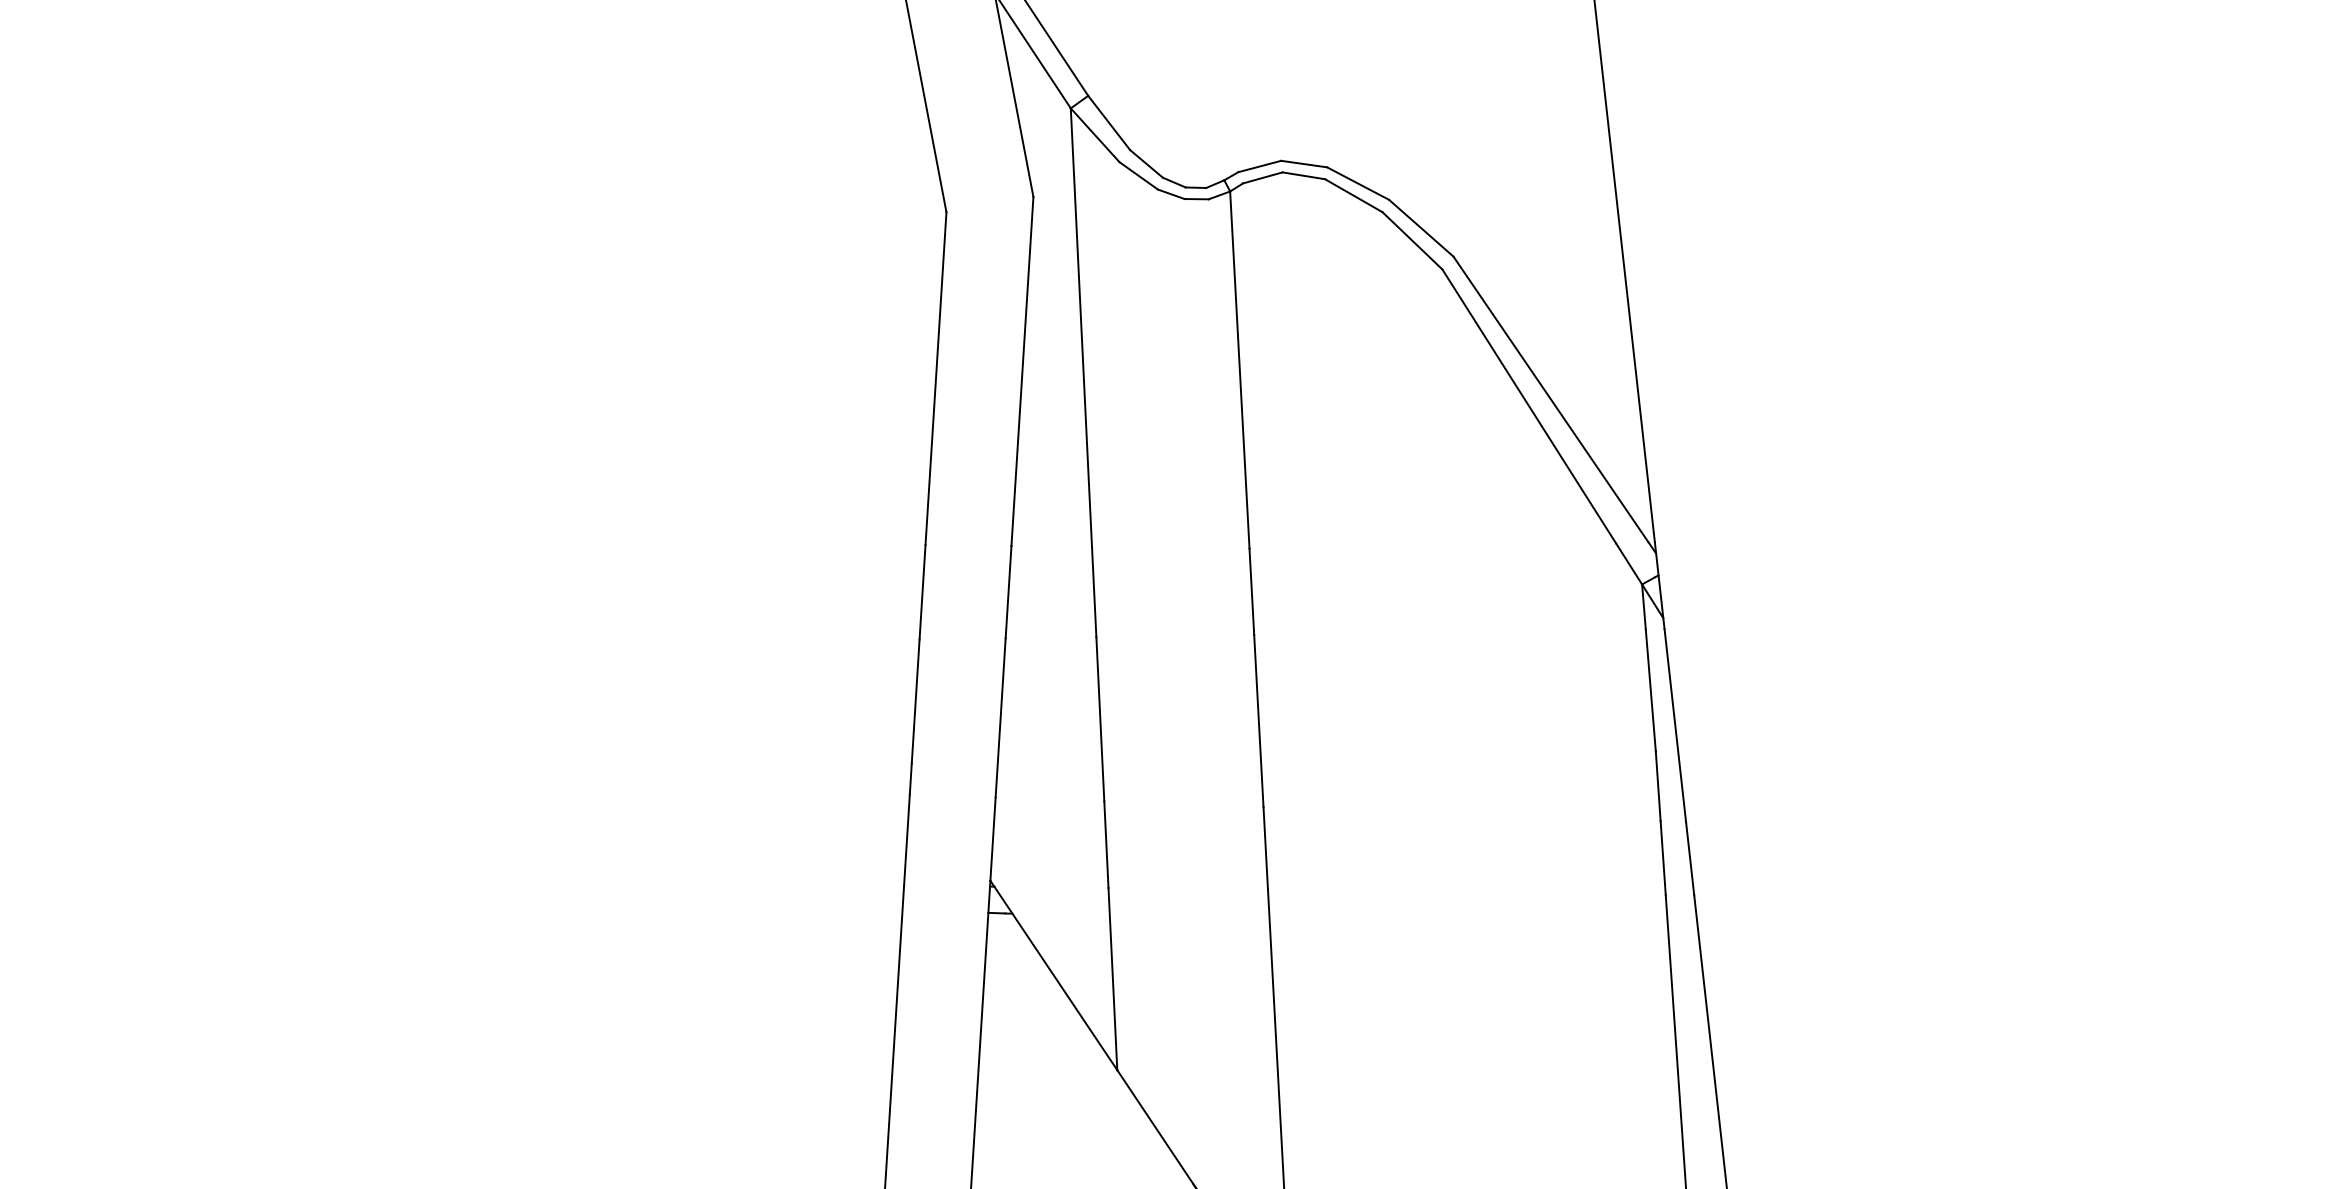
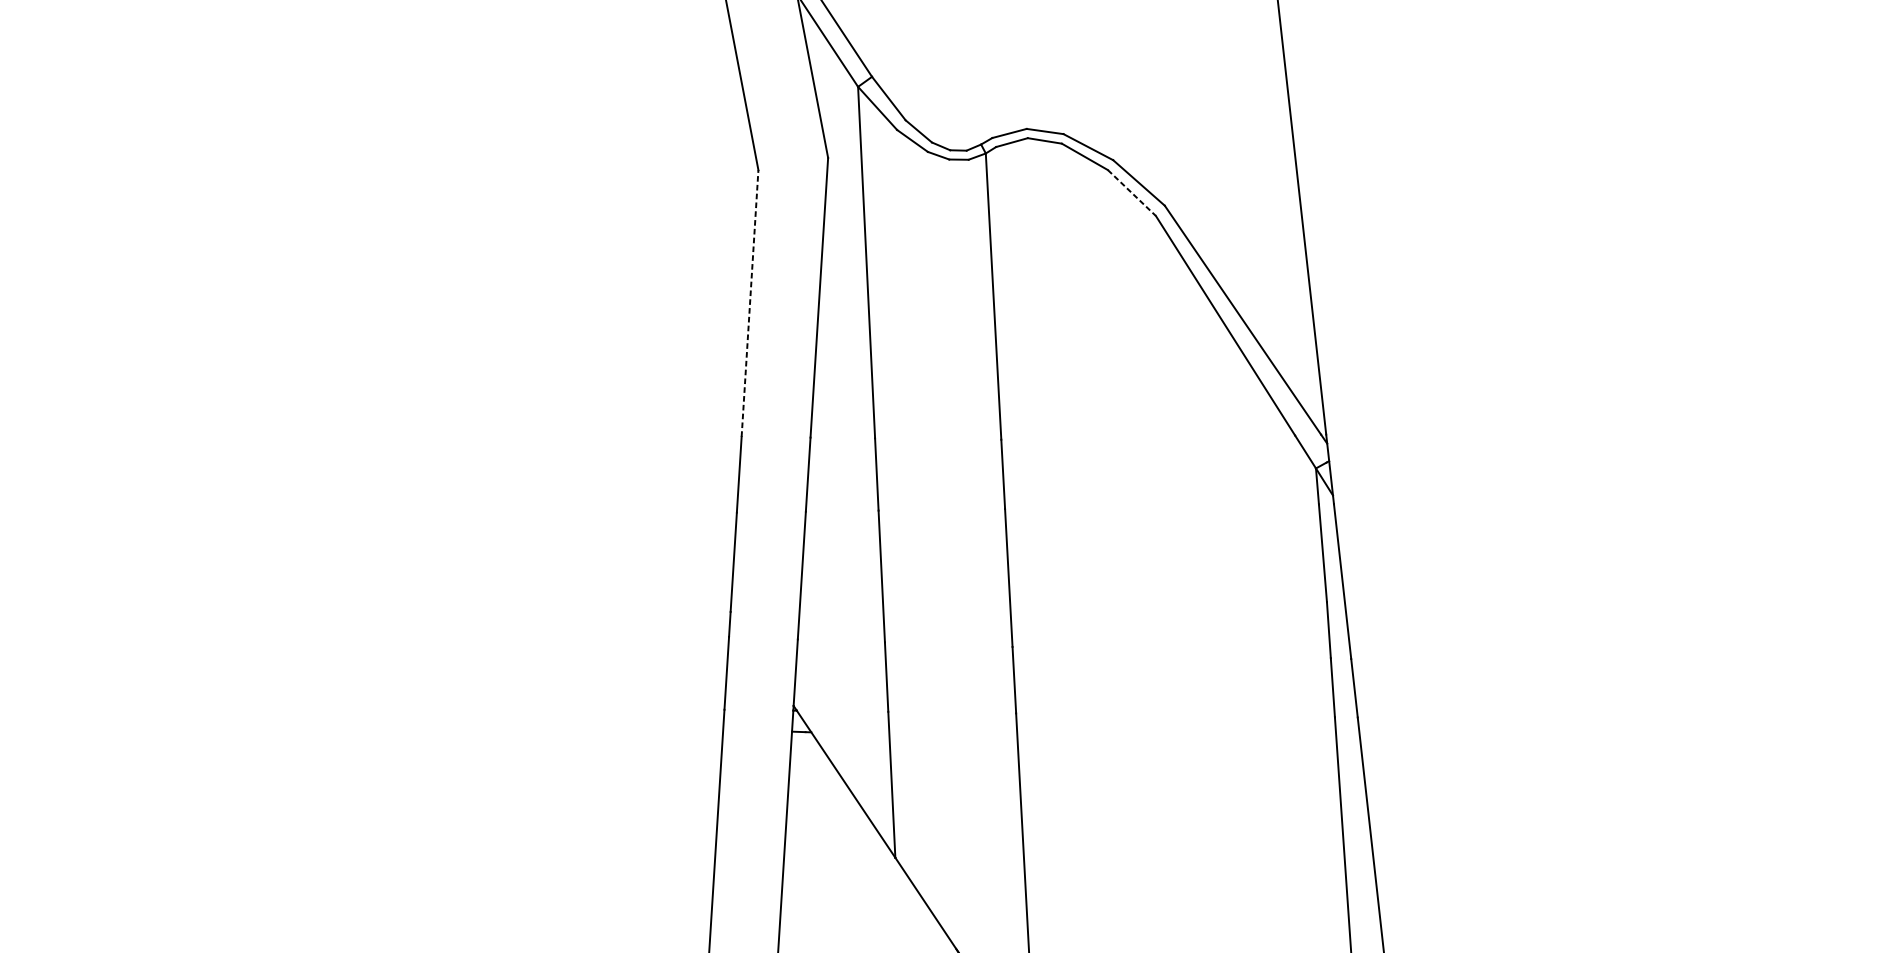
line: (1412, 241) -> (1131, 193), solid -> dashed
line: (935, 378) -> (749, 303), solid -> dashed

